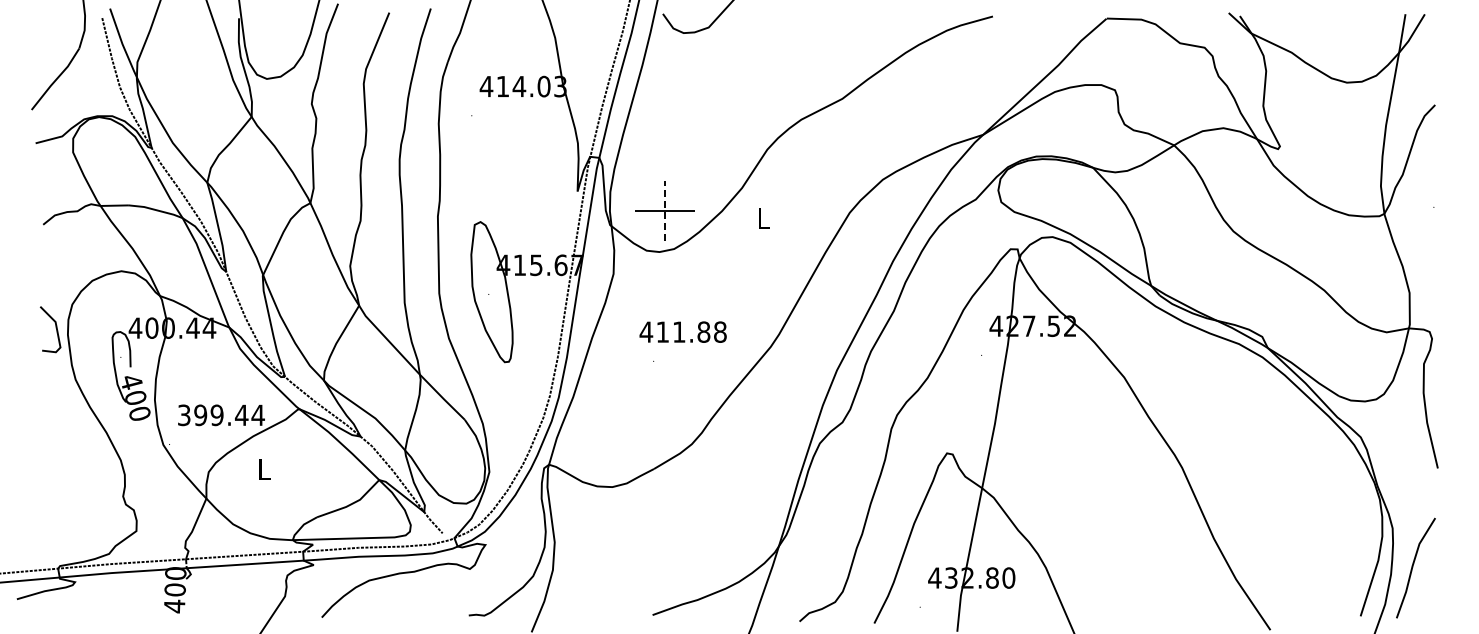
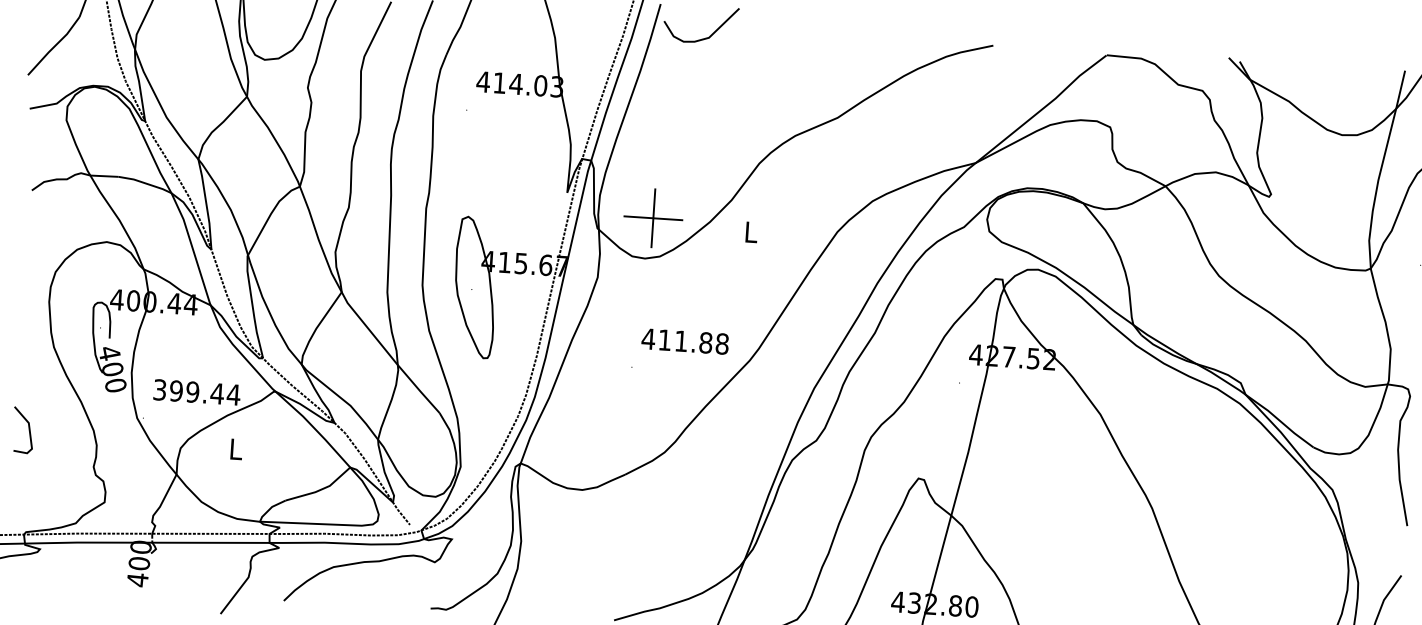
line: (665, 211) -> (653, 218), dashed -> solid
line: (55, 328) -> (28, 429), moved
text: (682, 331) -> (684, 340), moved

